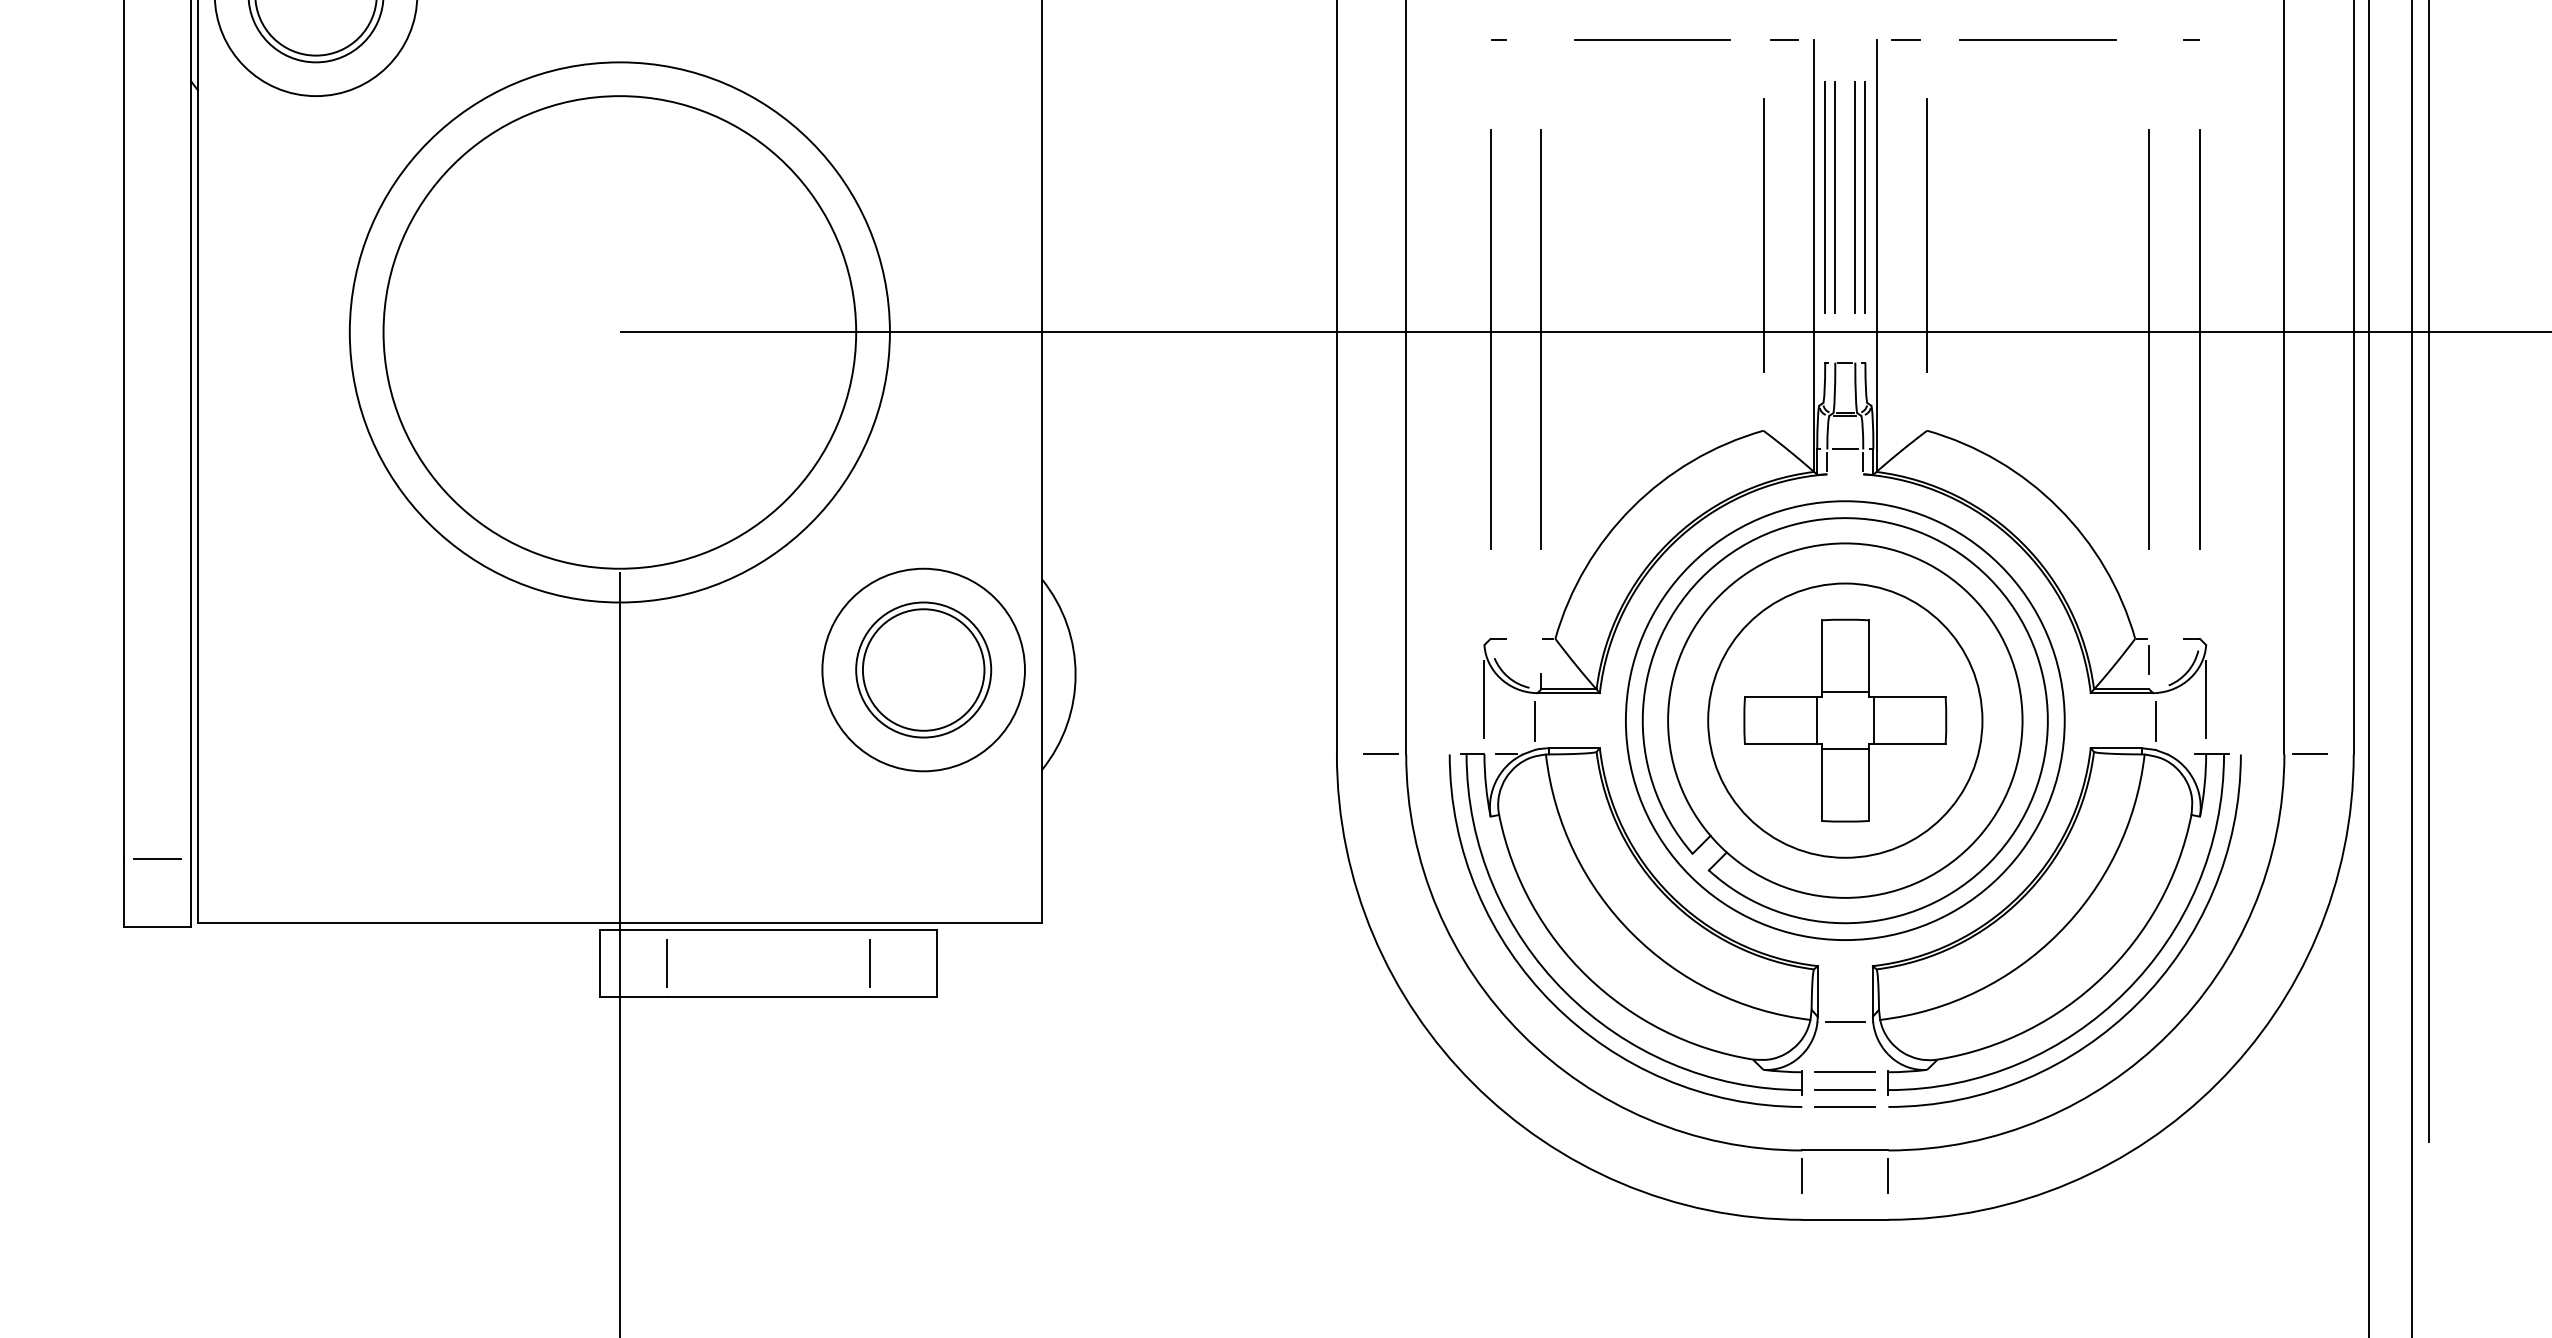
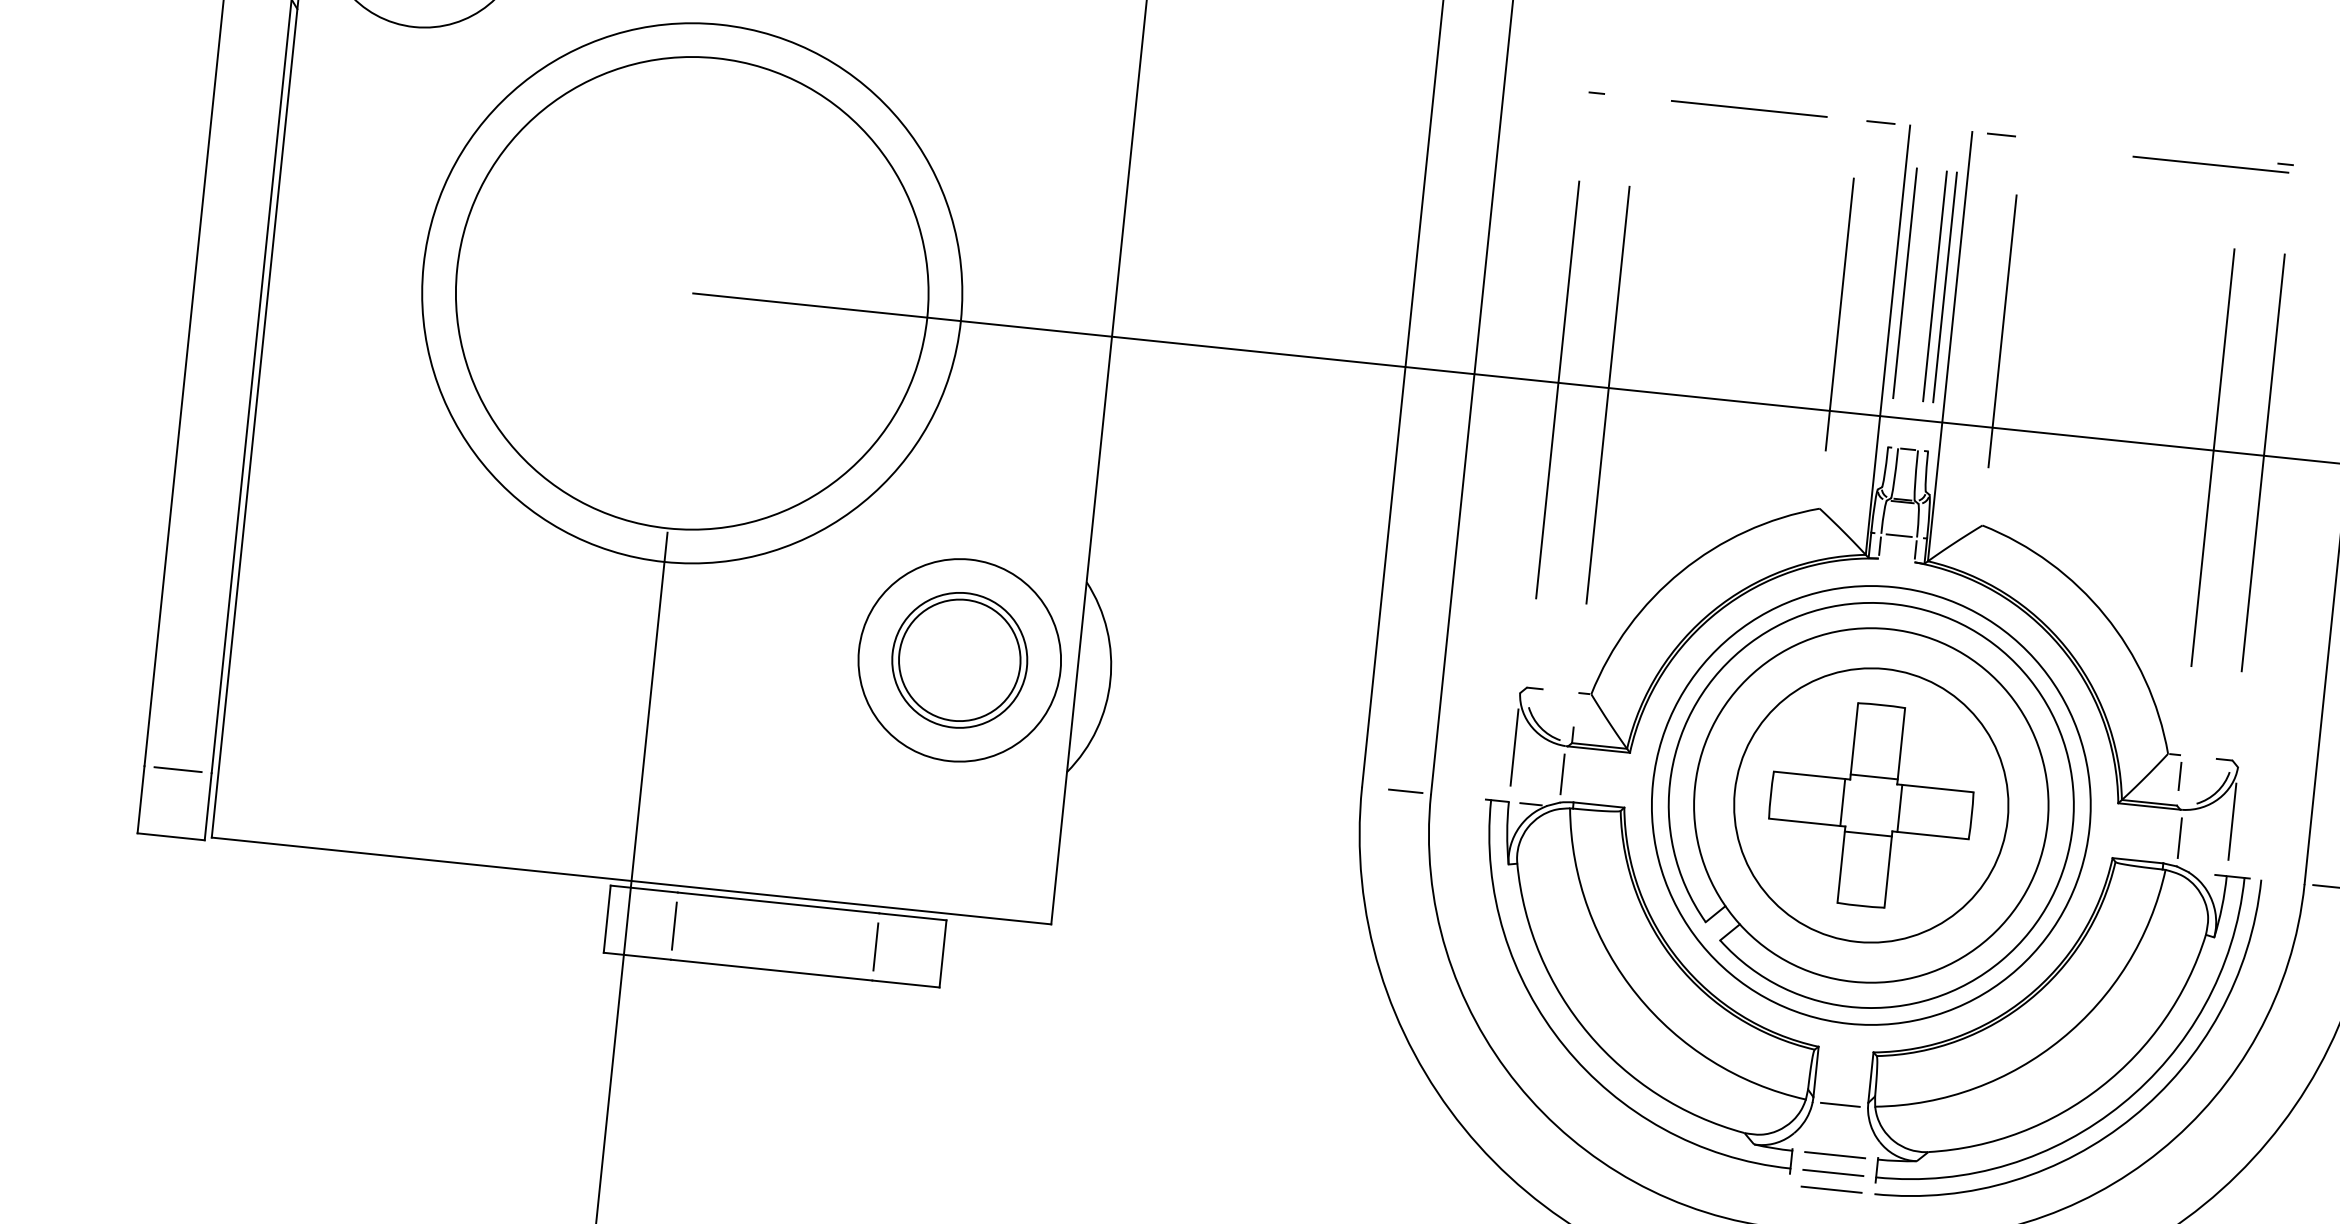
line: (2037, 39) -> (2210, 163), moved
line: (1835, 197) -> (1915, 284), removed
arc: (1553, 1002) -> (1552, 1055), removed

